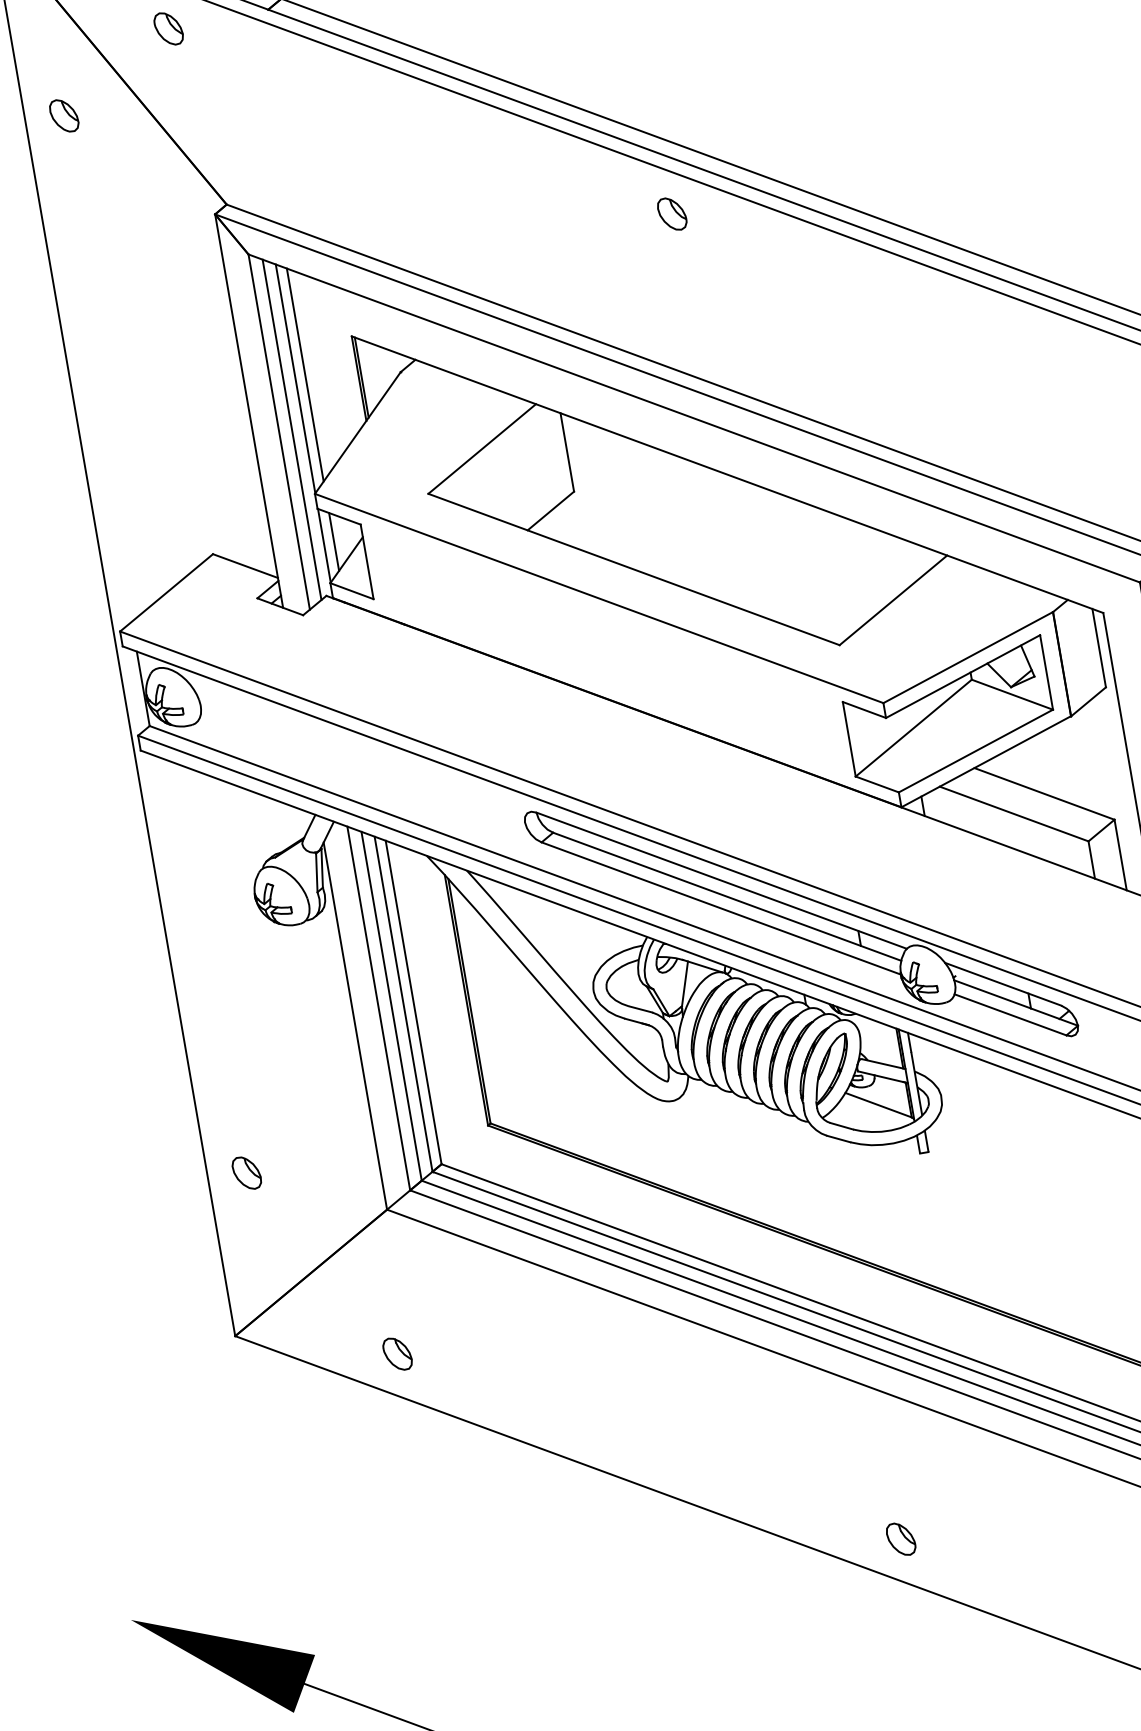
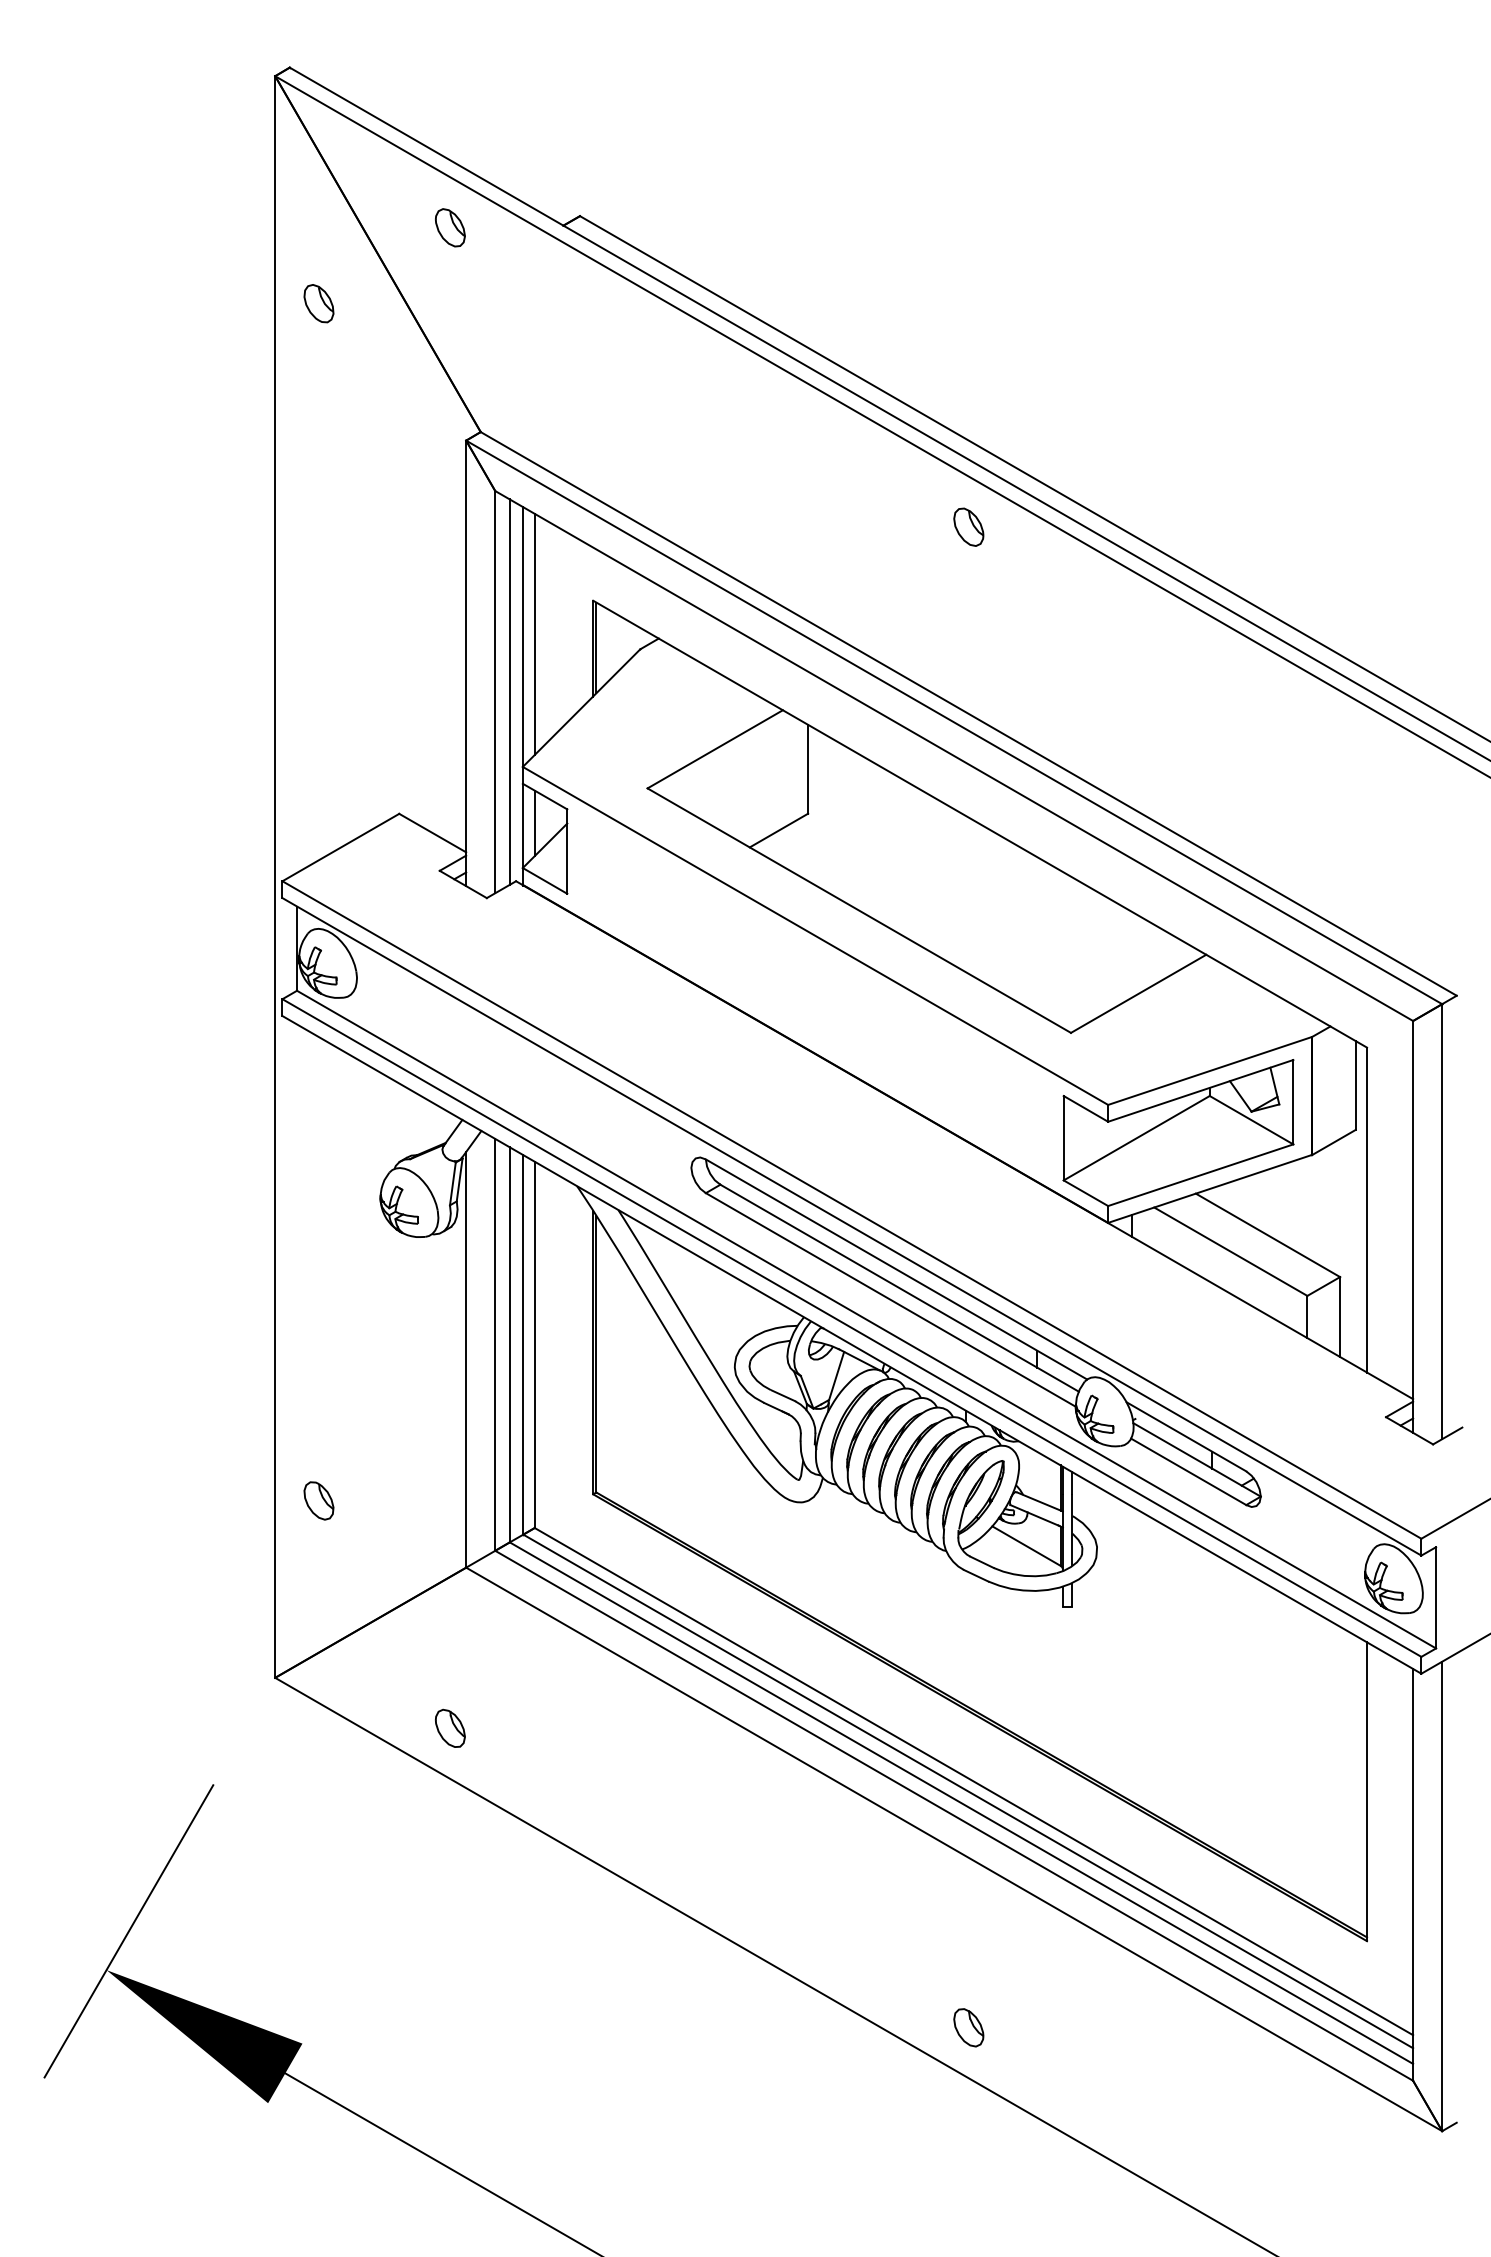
line: (144, 1582) -> (128, 1931), added

